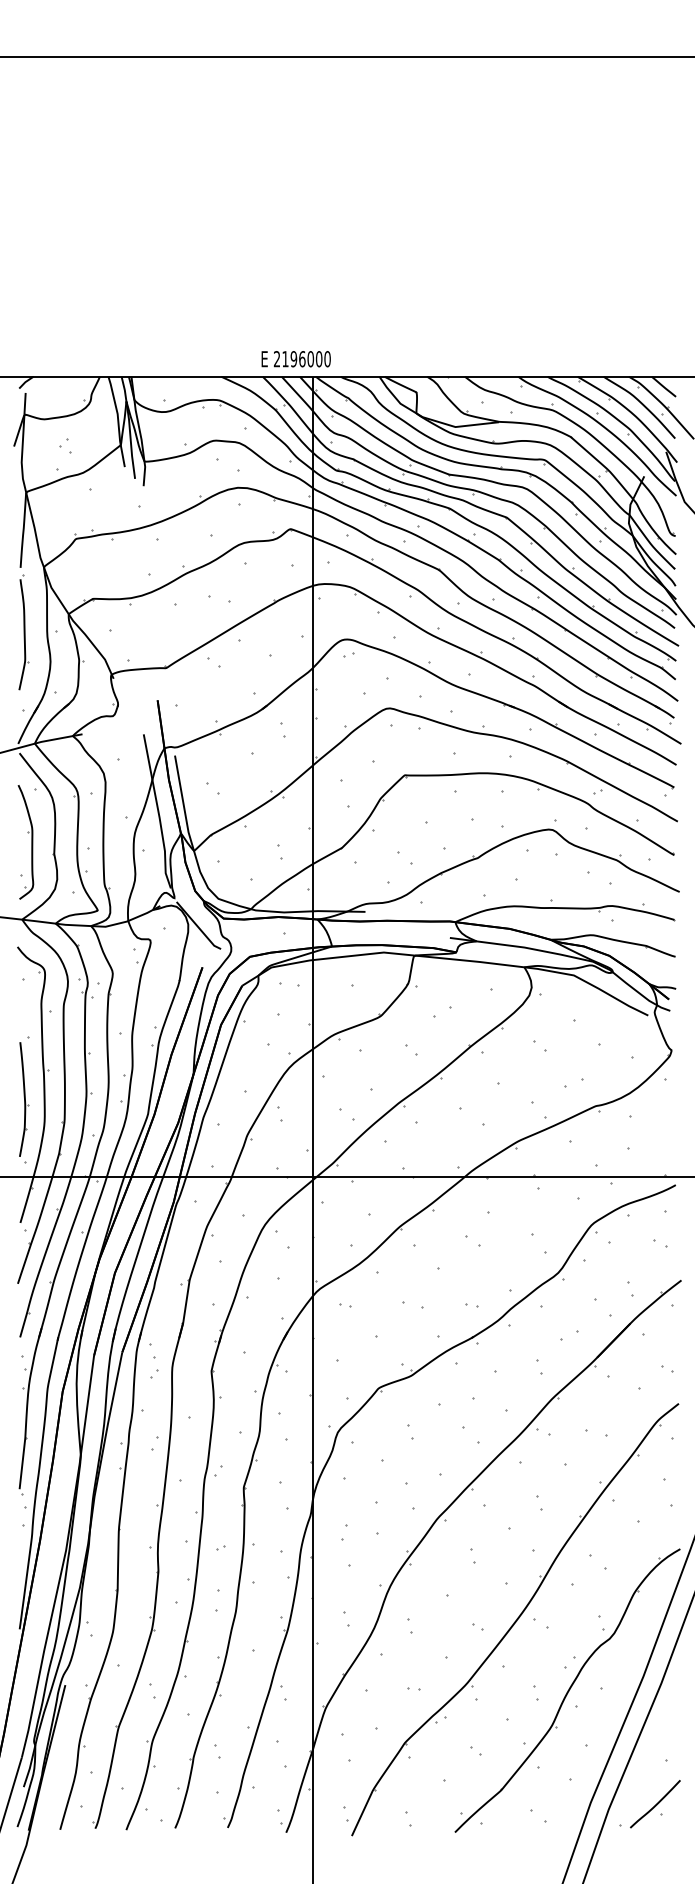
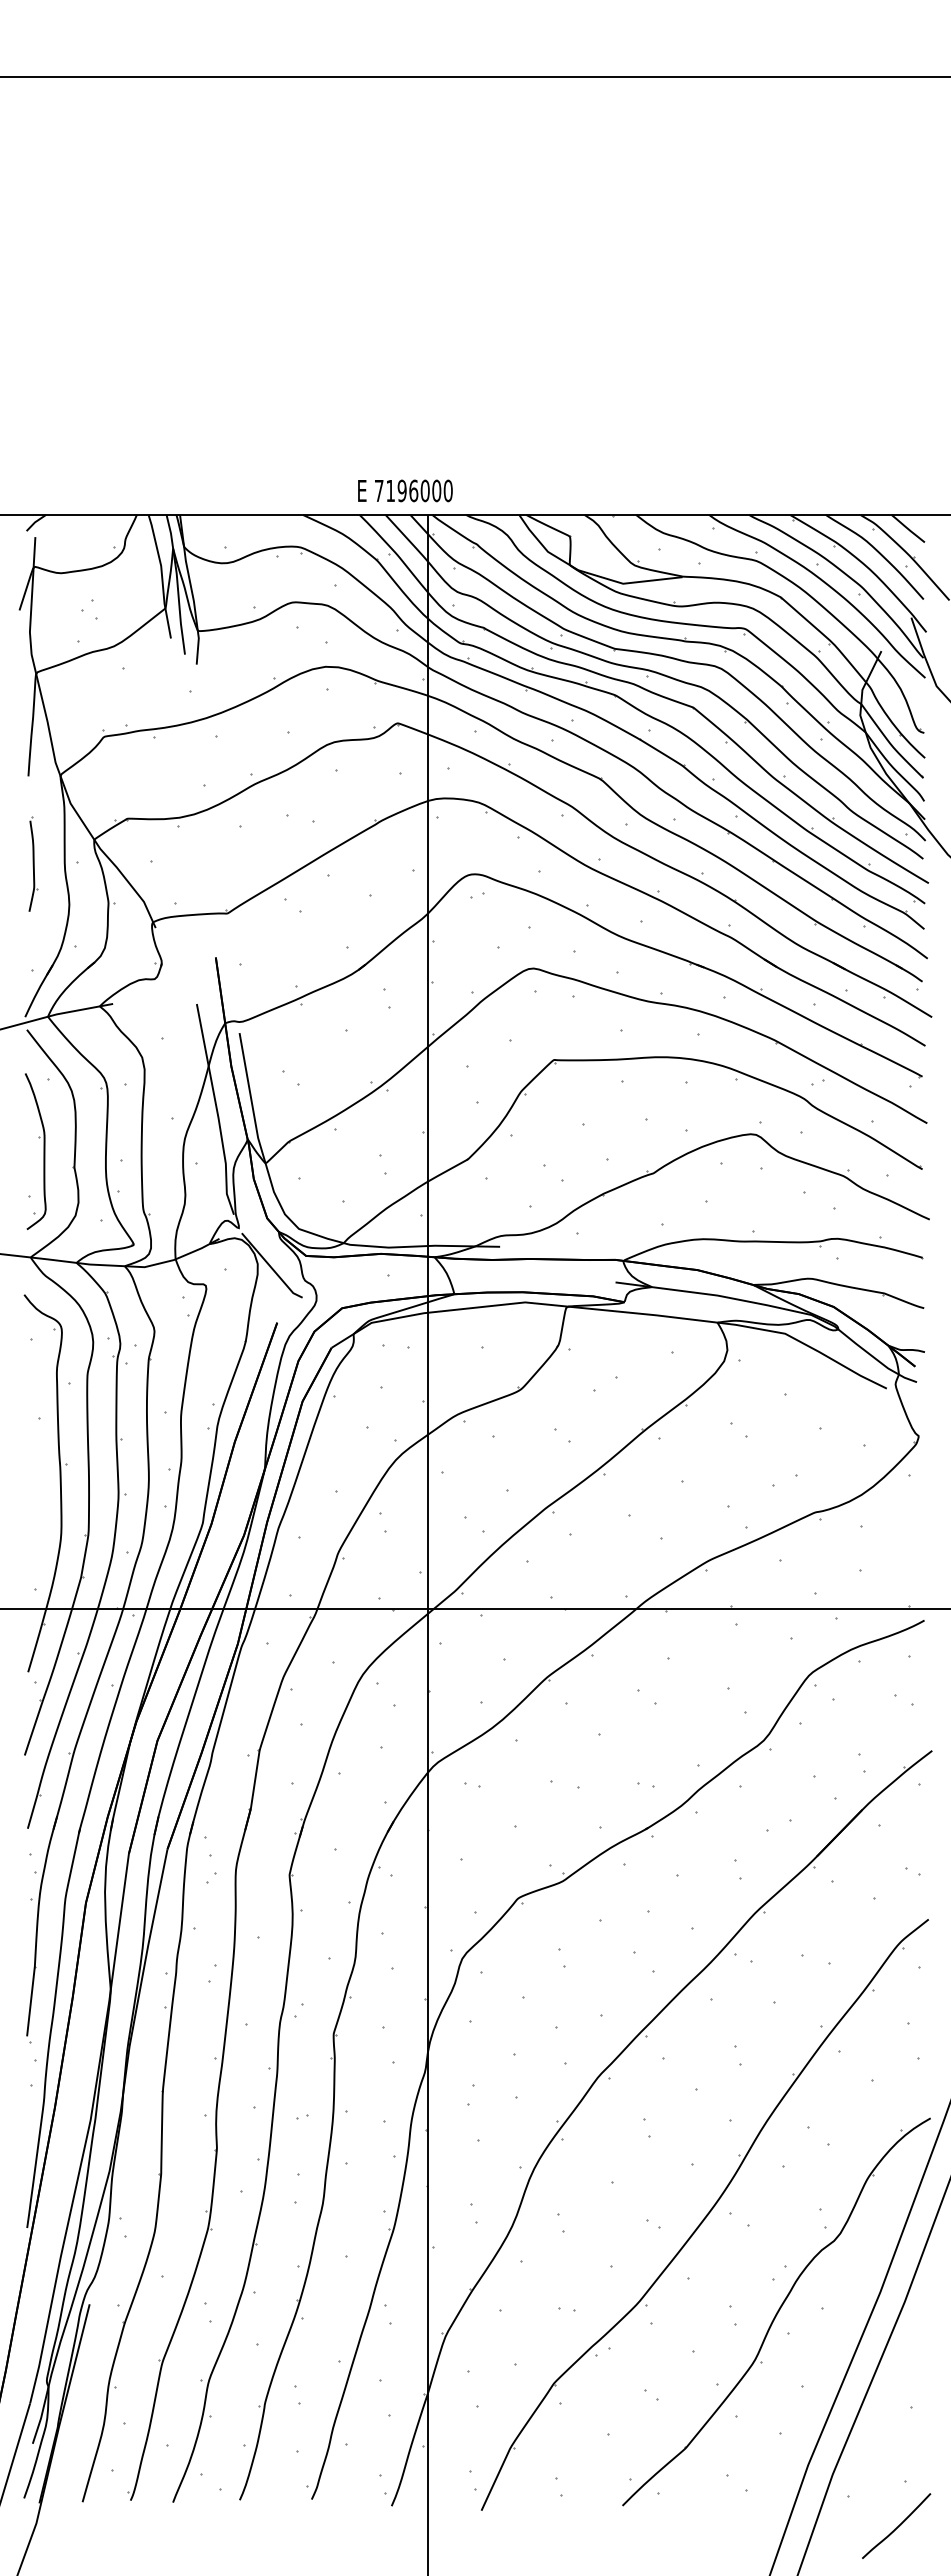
text: (276, 358) -> (378, 490), 2196000 -> 7196000
part: (24, 631) -> (33, 863), size x0.6
part: (24, 1099) -> (33, 1503), removed
curve: (656, 1804) -> (897, 2526), moved

